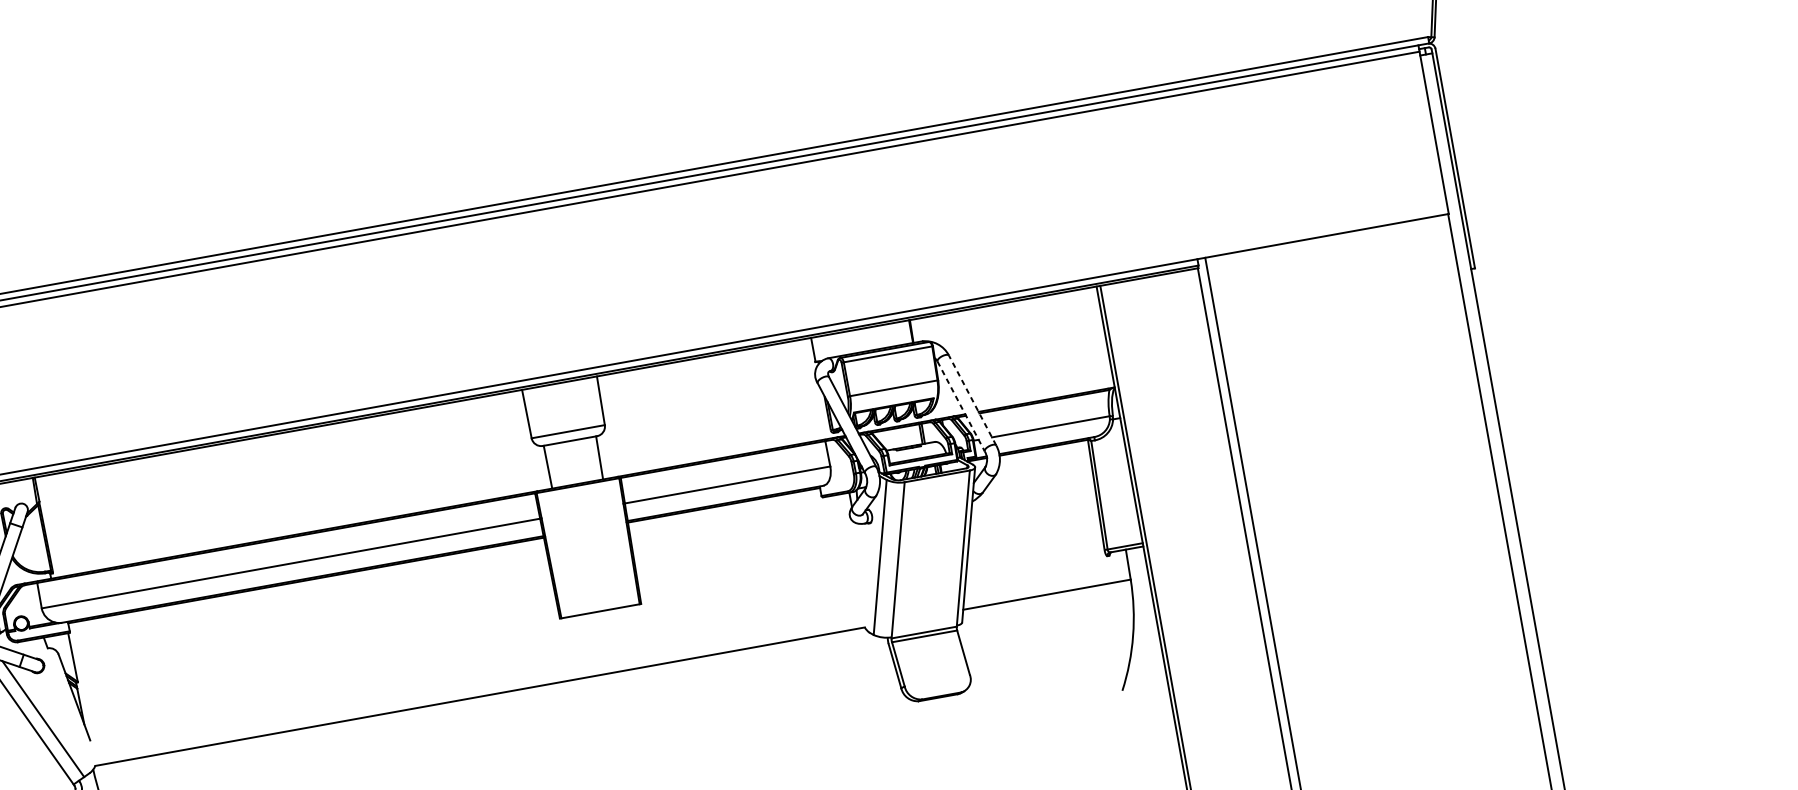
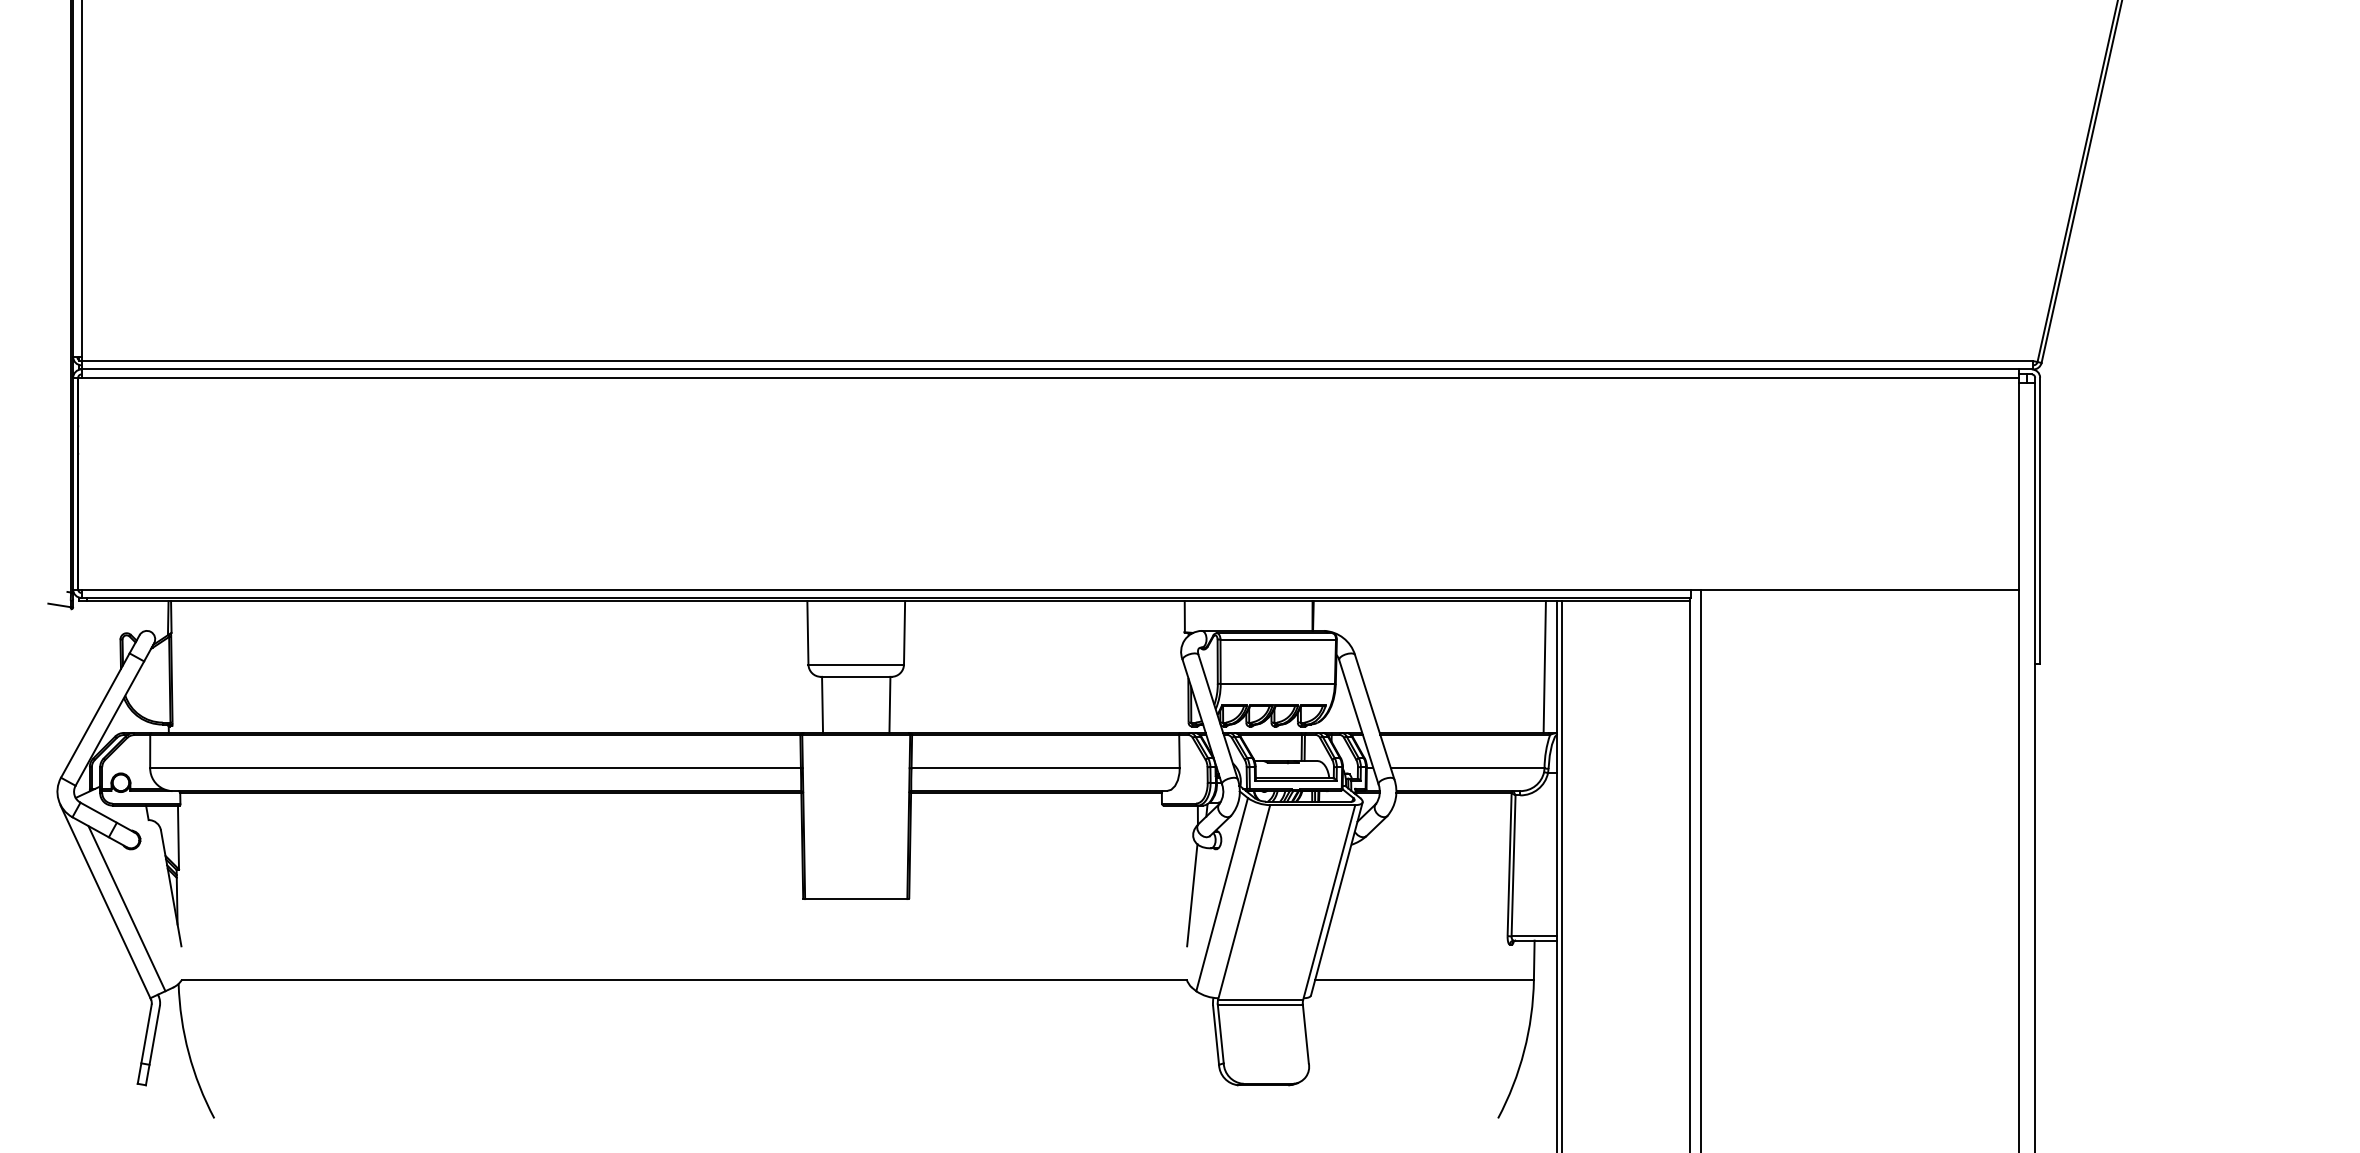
line: (1095, 338) -> (1544, 666), added
line: (972, 400) -> (1374, 716), dashed -> solid
line: (961, 406) -> (1359, 722), dashed -> solid
line: (857, 562) -> (1192, 895), added

